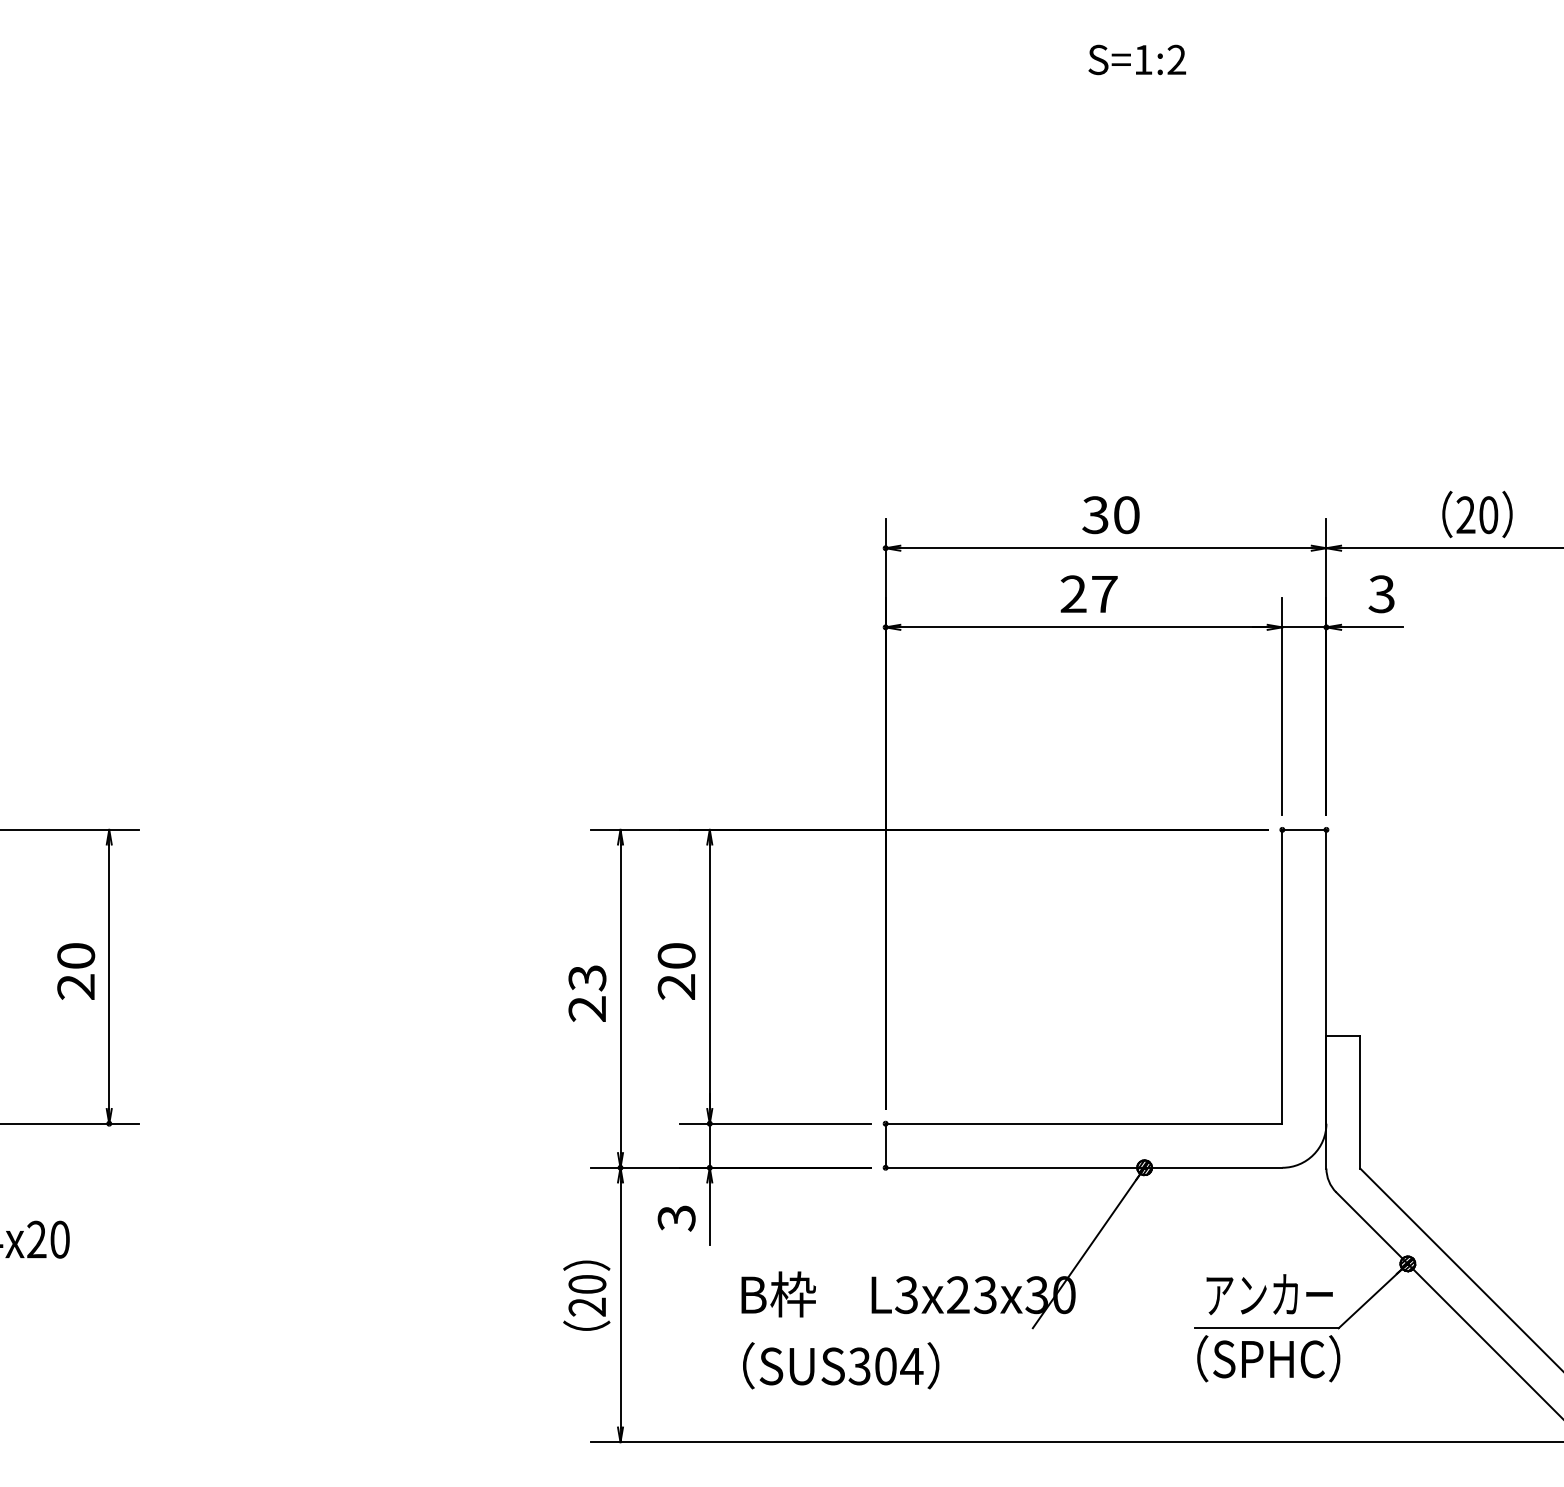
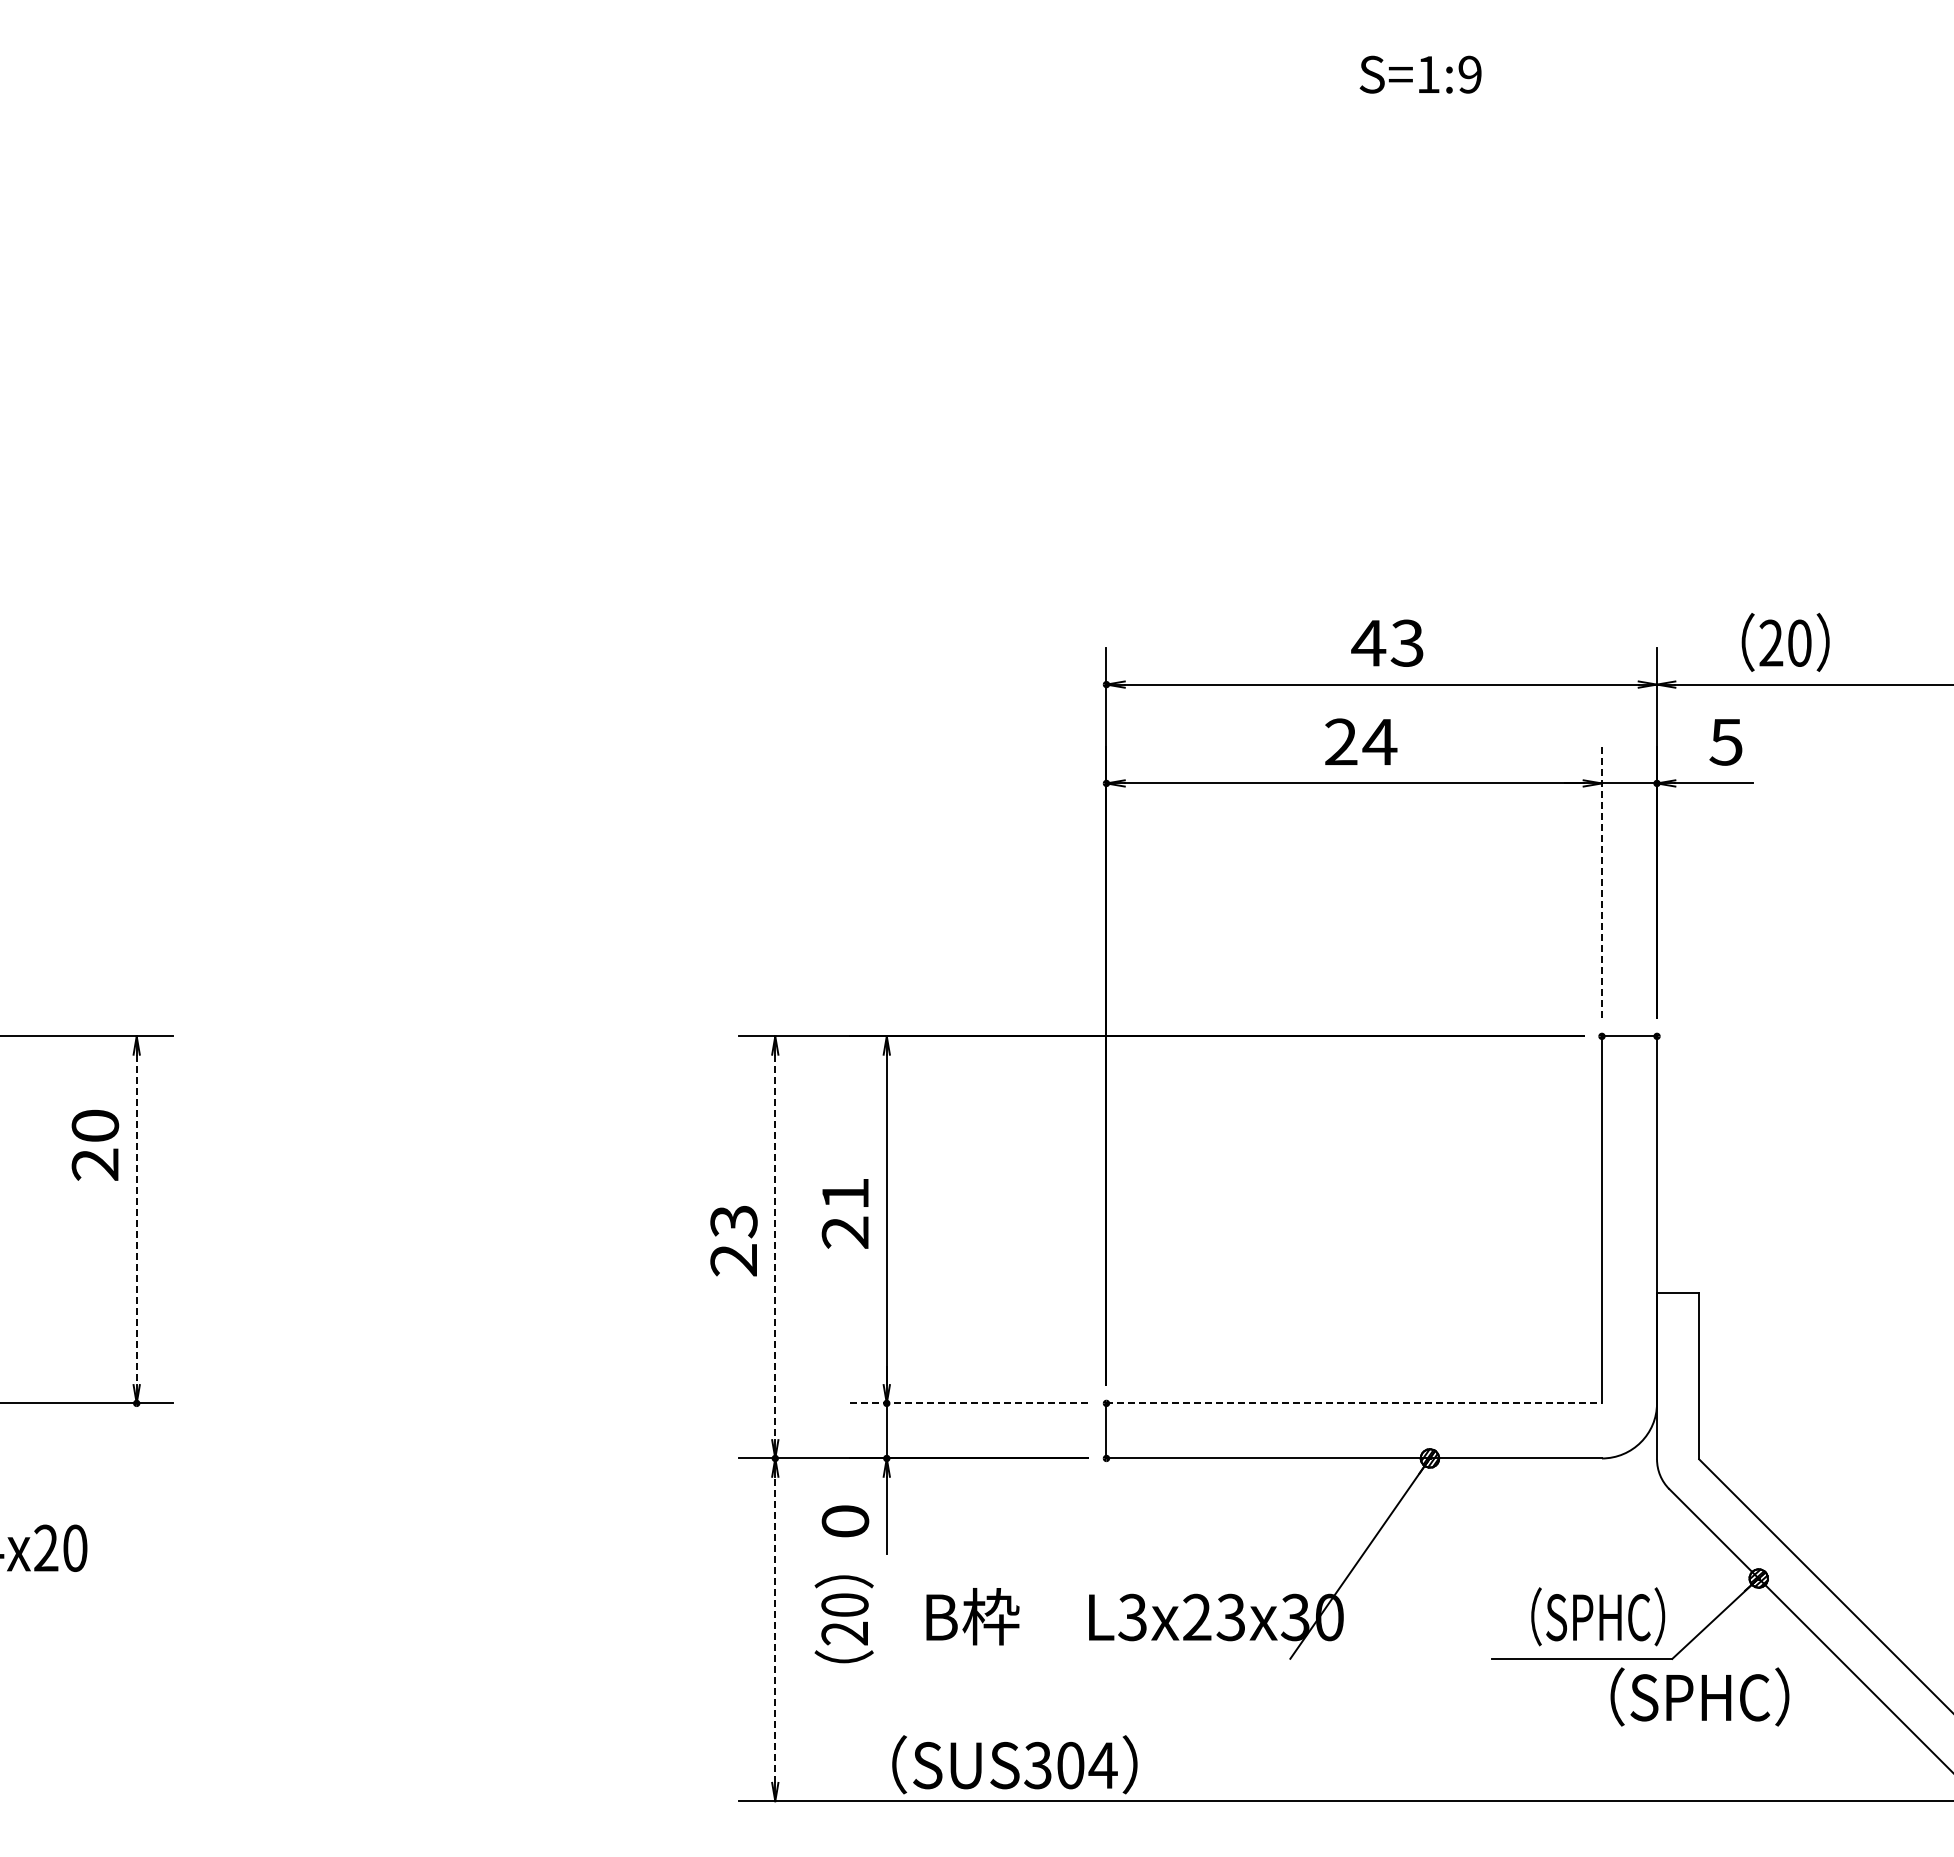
text: (1176, 59) -> (1469, 74), S=1:2 -> S=1:9
text: (1110, 514) -> (1387, 642), 30 -> 43
text: (1477, 514) -> (1785, 642), moved
text: (1104, 593) -> (1379, 741), 27 -> 24
text: (1381, 593) -> (1725, 741), 3 -> 5
line: (1281, 706) -> (1601, 882), solid -> dashed
text: (676, 955) -> (845, 1193), 20 -> 21
text: (76, 971) -> (95, 1145), moved
line: (109, 977) -> (136, 1220), solid -> dashed
line: (620, 998) -> (775, 1247), solid -> dashed
line: (775, 1123) -> (968, 1403), solid -> dashed
line: (1084, 1123) -> (1354, 1403), solid -> dashed
text: (676, 1218) -> (845, 1521), 3 -> 0
text: (1269, 1294) -> (1586, 1616), アンカー -> （SPHC）
text: (586, 1295) -> (843, 1619), moved
line: (620, 1304) -> (775, 1629), solid -> dashed
text: (1268, 1358) -> (1699, 1696), moved
text: (840, 1365) -> (1014, 1764), moved

